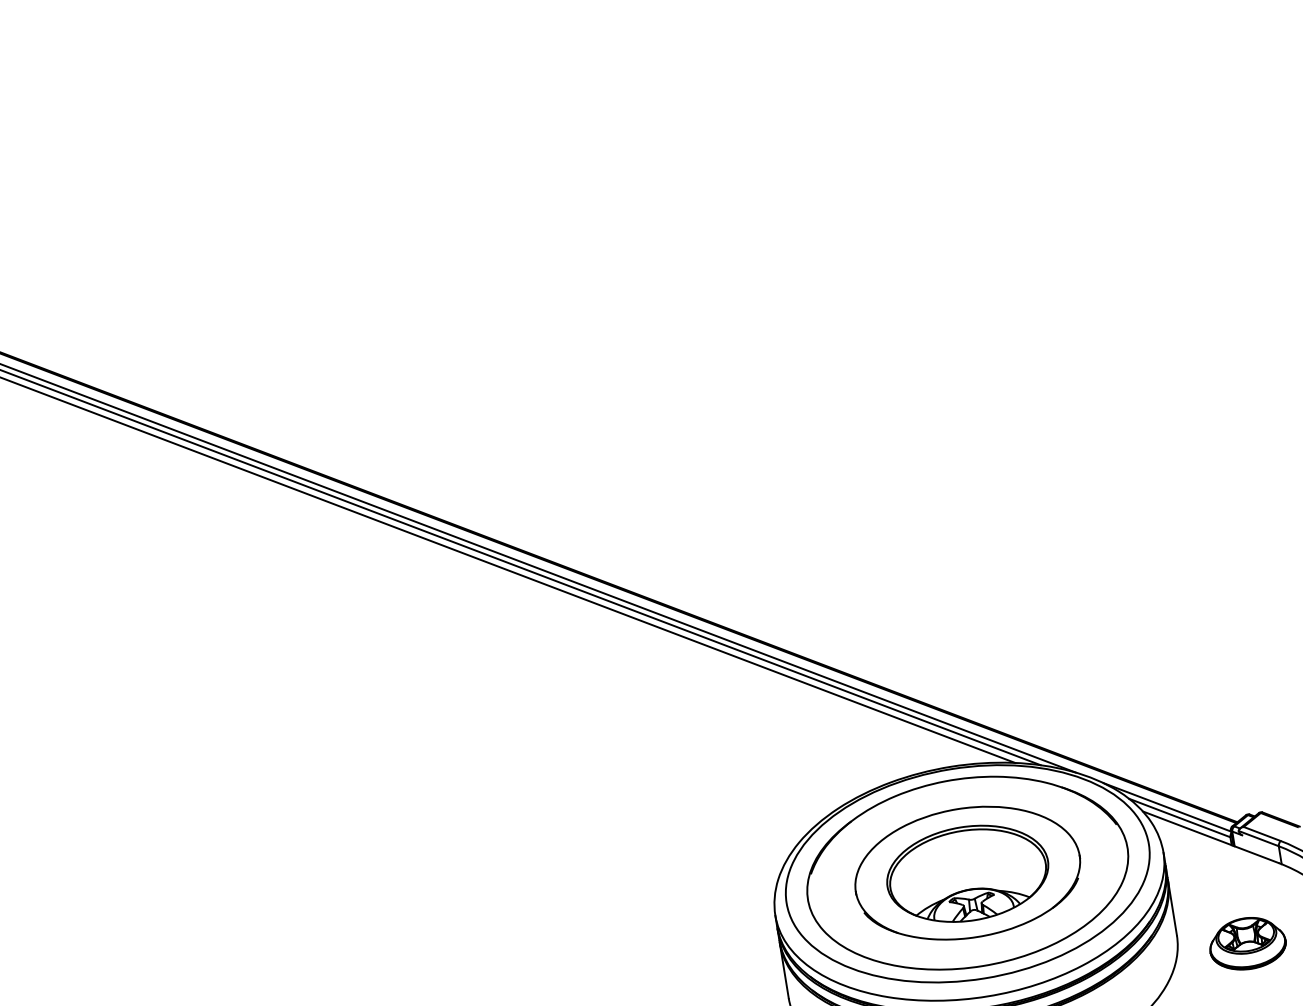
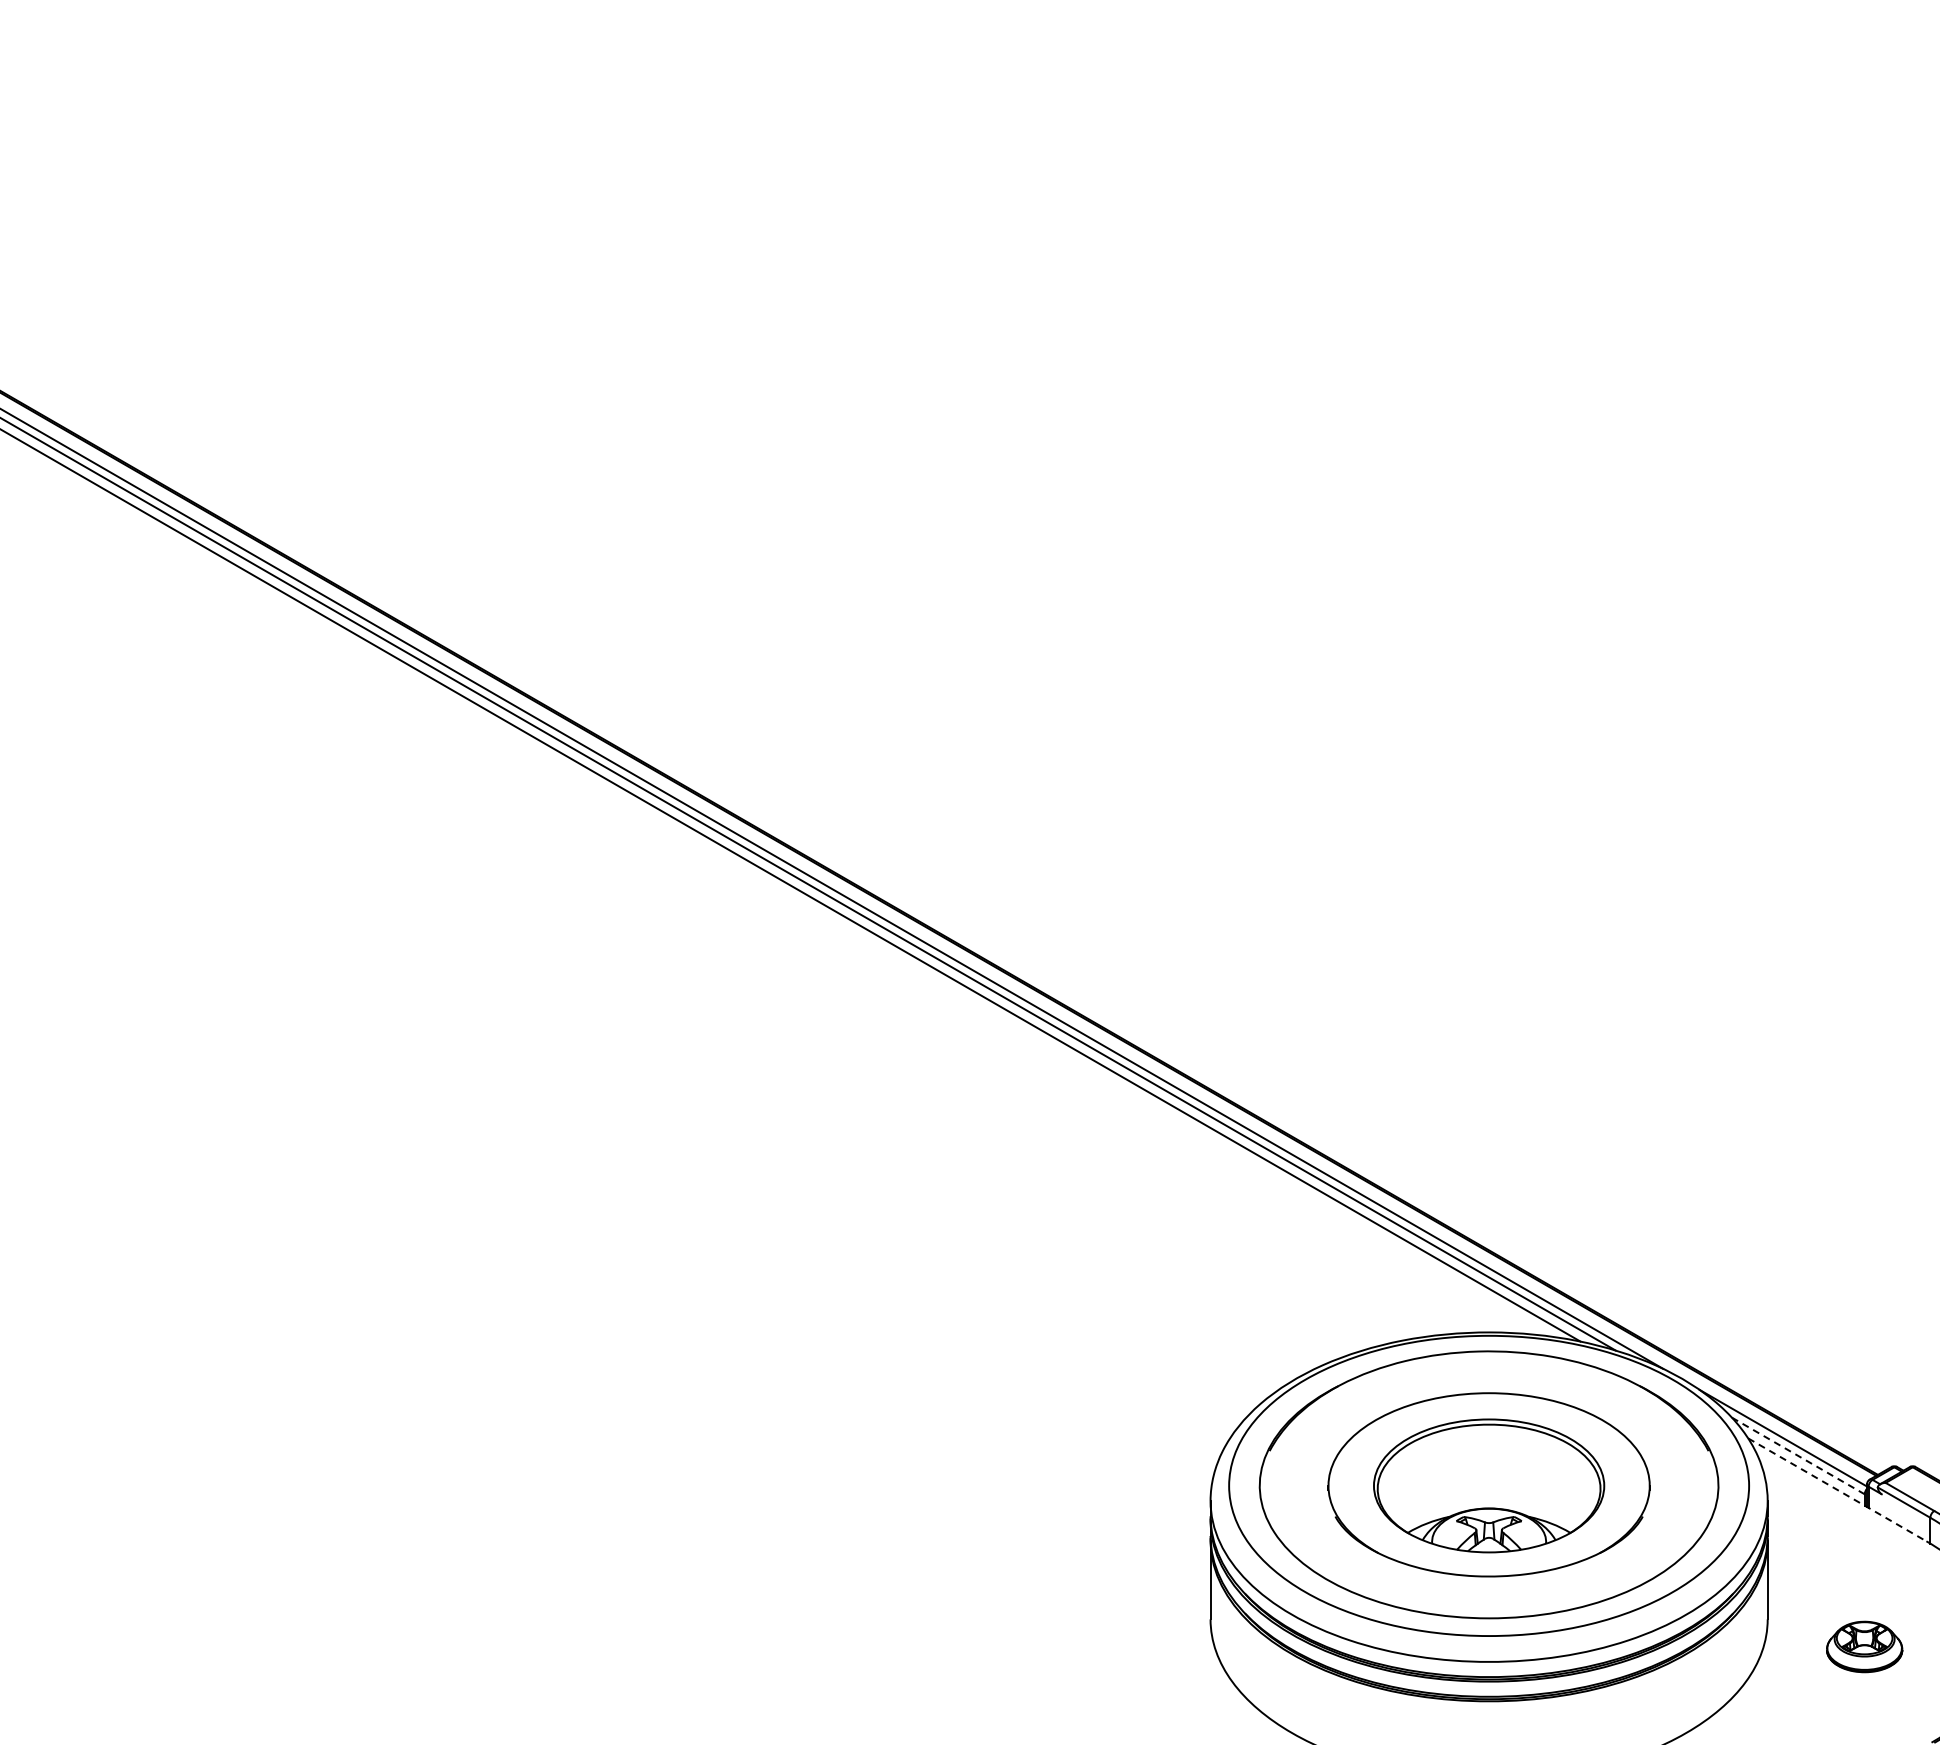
line: (1179, 817) -> (1798, 1455), solid -> dashed
line: (1210, 836) -> (1837, 1489), solid -> dashed
part: (1247, 943) -> (1864, 1646), size x0.7

